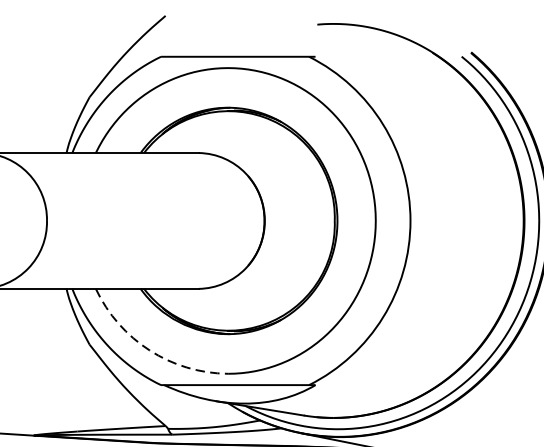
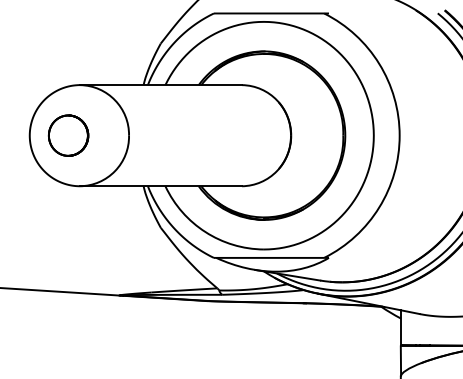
arc: (149, 350) -> (205, 232), dashed -> solid

